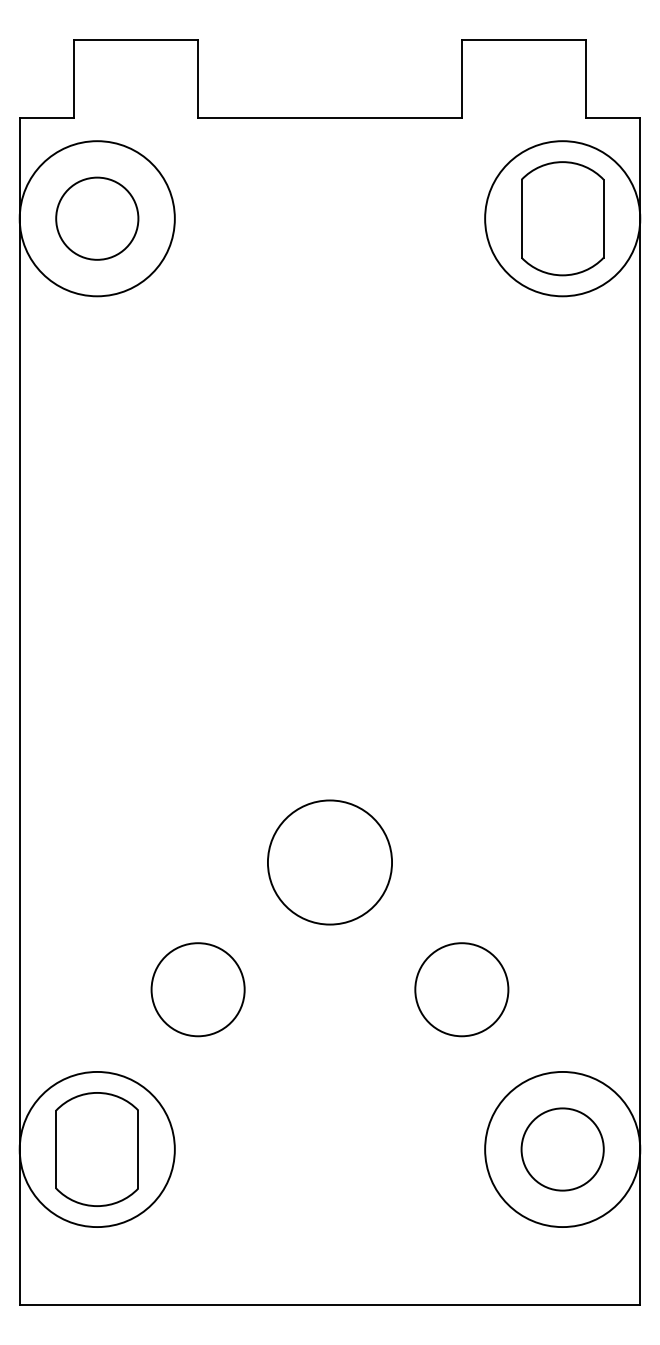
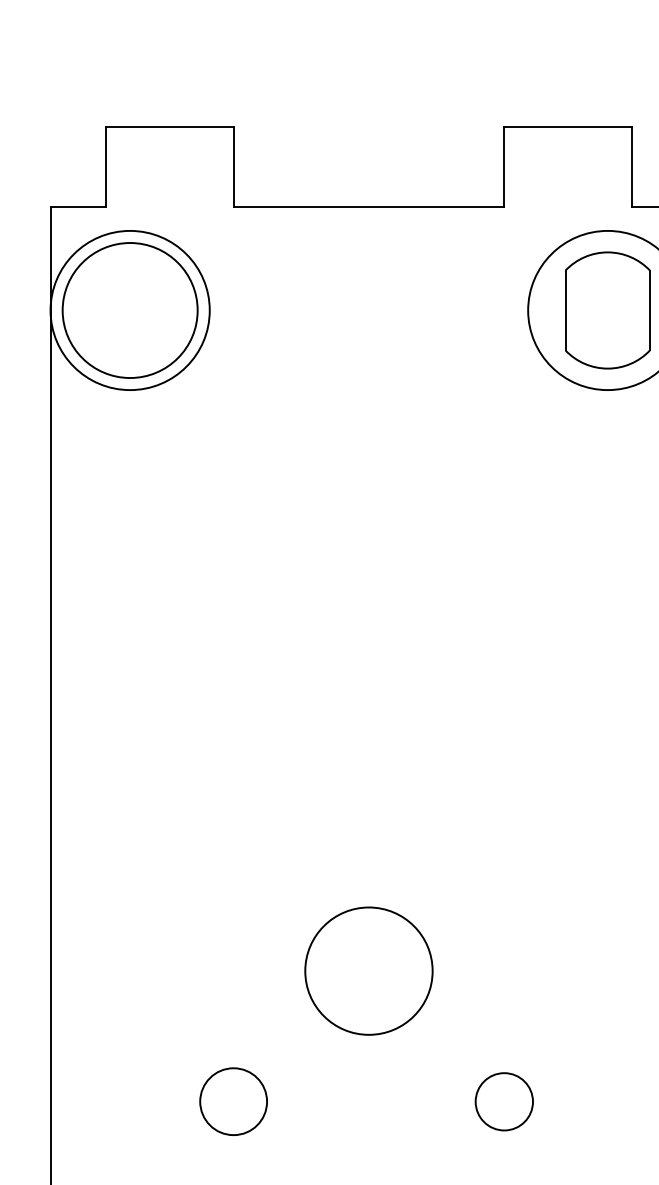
circle: (97, 218) -> (130, 310), size x1.6
circle: (197, 989) -> (232, 1101), size x0.7
circle: (461, 989) -> (503, 1101), size x0.6

